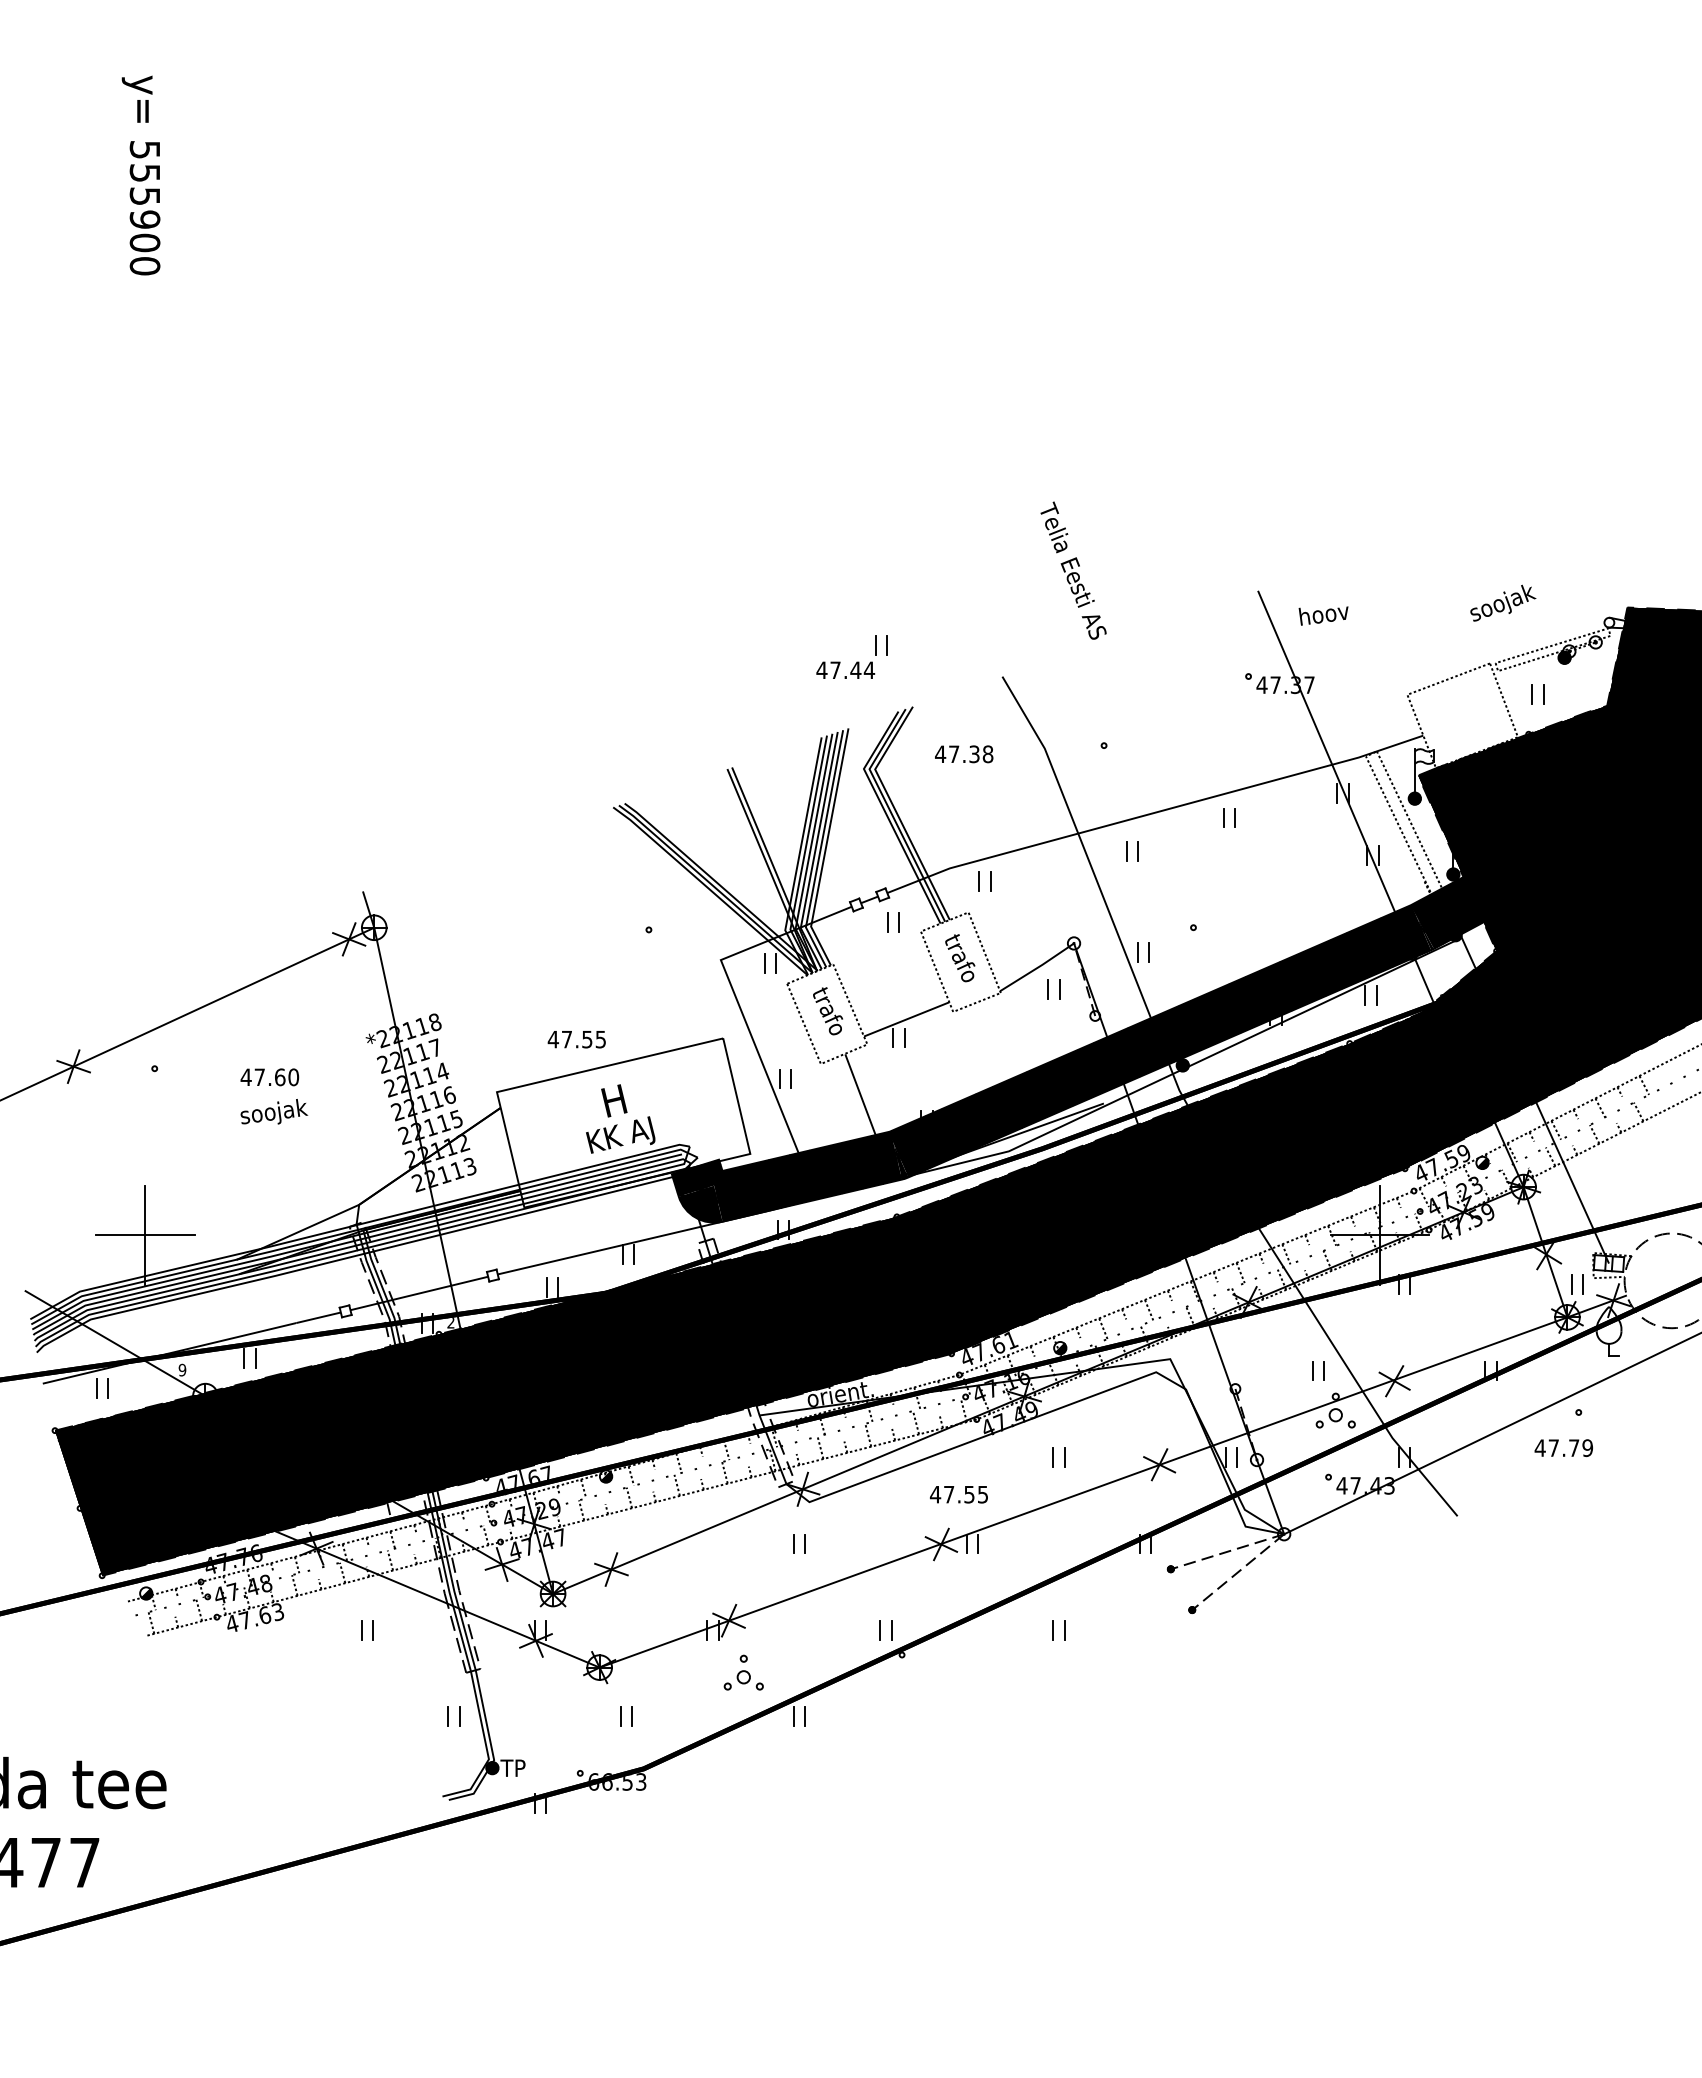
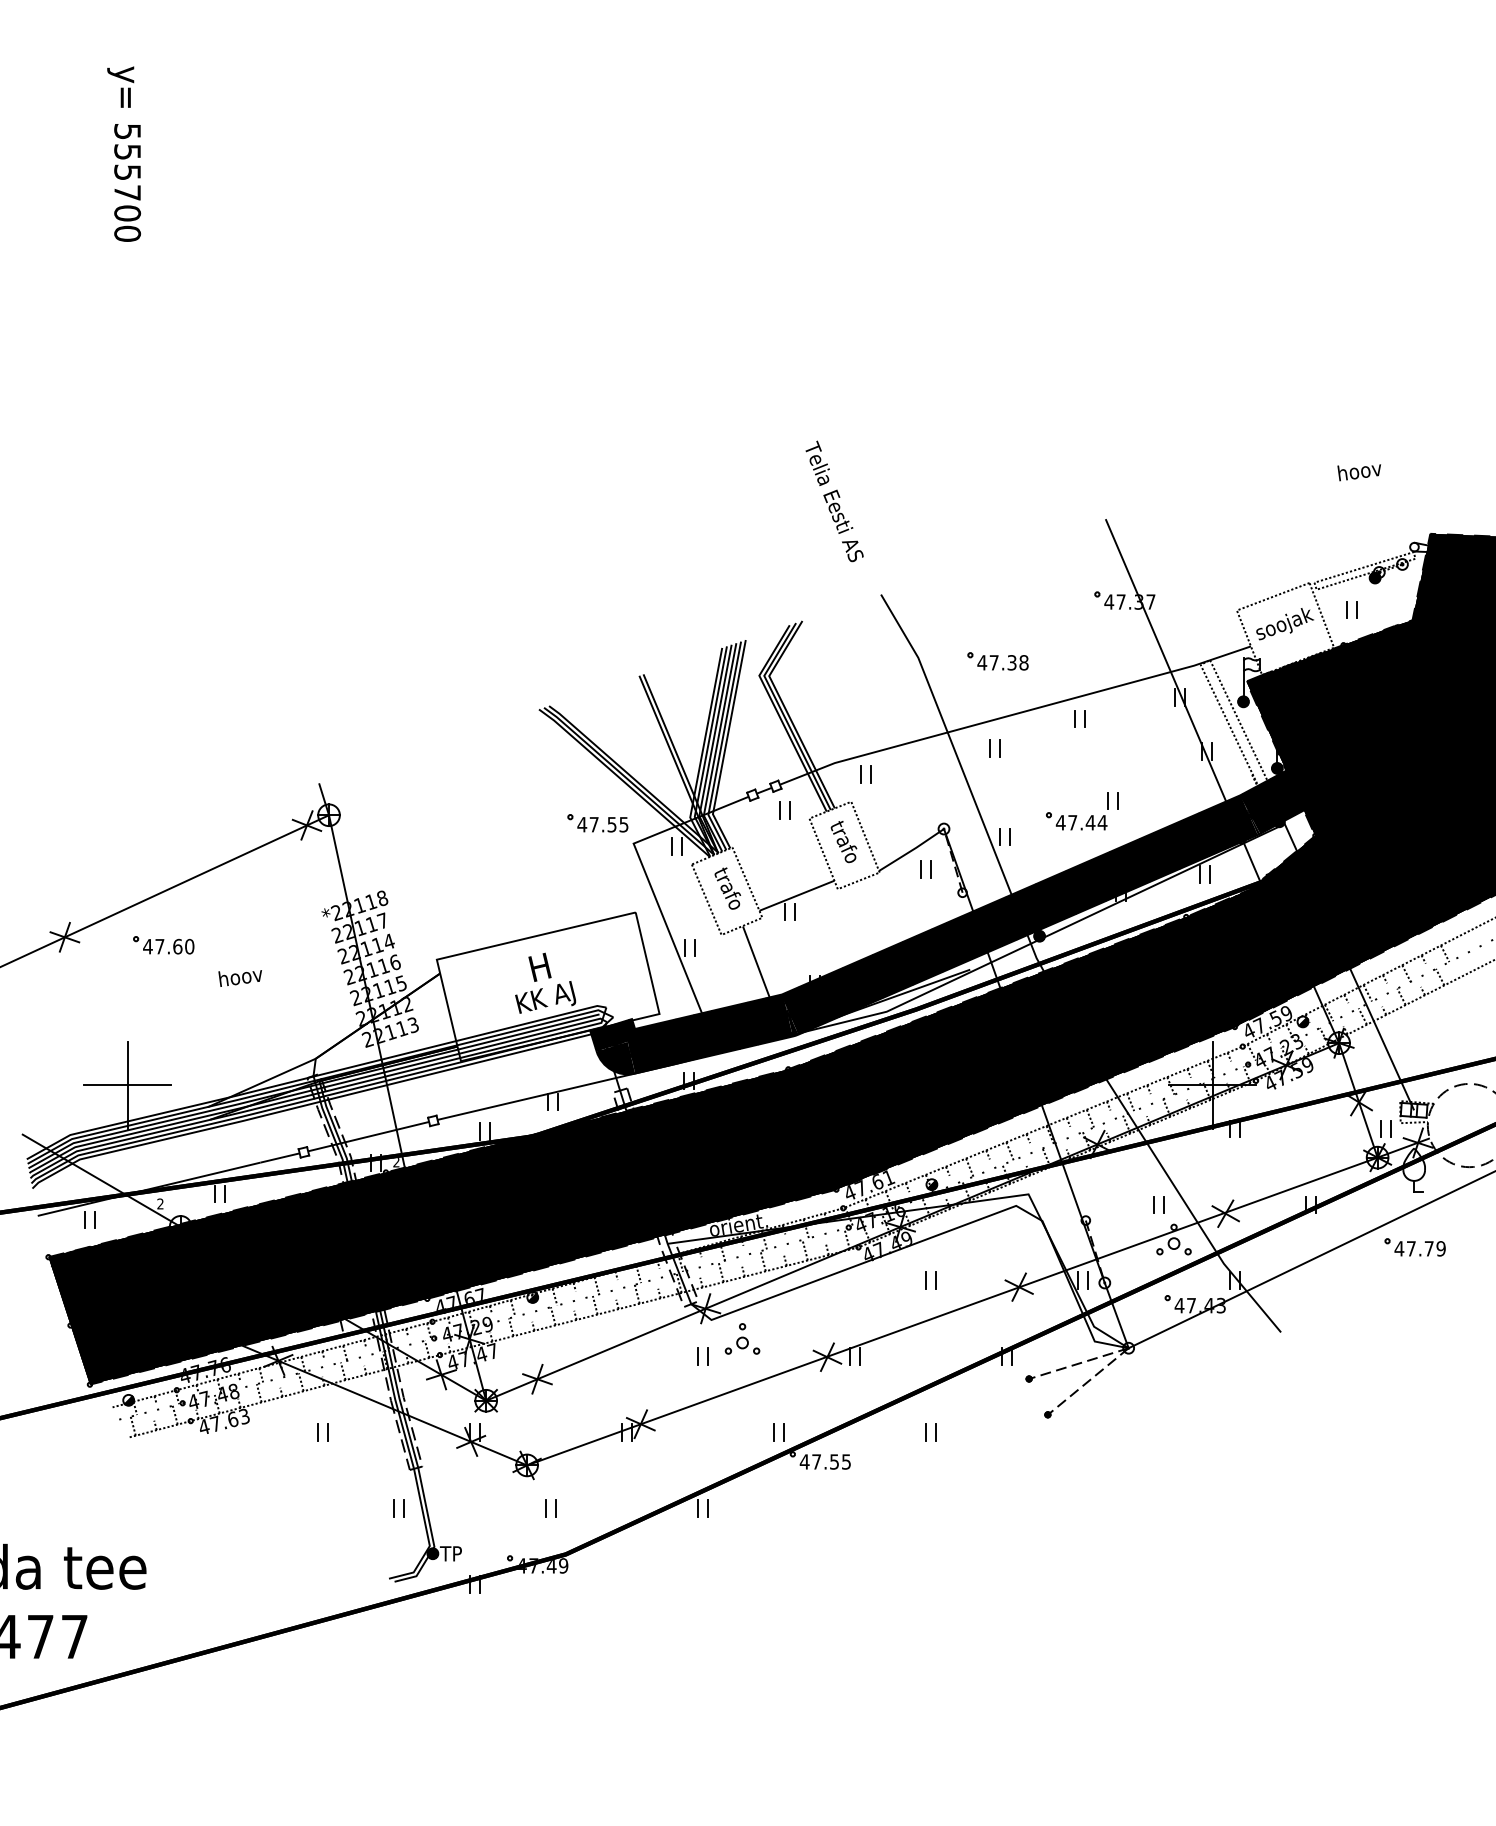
text: (144, 219) -> (127, 192), 555900 -> 555700
text: (1073, 570) -> (834, 501), moved
text: (1503, 602) -> (1285, 623), moved
text: (1323, 615) -> (1359, 472), moved
part: (857, 661) -> (1092, 815), moved
text: (964, 754) -> (1003, 662), moved
text: (576, 1039) -> (602, 824), moved
text: (269, 1077) -> (168, 946), moved
text: (274, 1111) -> (241, 976), soojak -> hoov
text: (182, 1370) -> (160, 1204), 9 -> 2
text: (1563, 1447) -> (1419, 1248), moved
text: (958, 1494) -> (824, 1461), moved
part: (743, 1672) -> (742, 1338), moved
text: (617, 1781) -> (542, 1565), 66.53 -> 47.49

